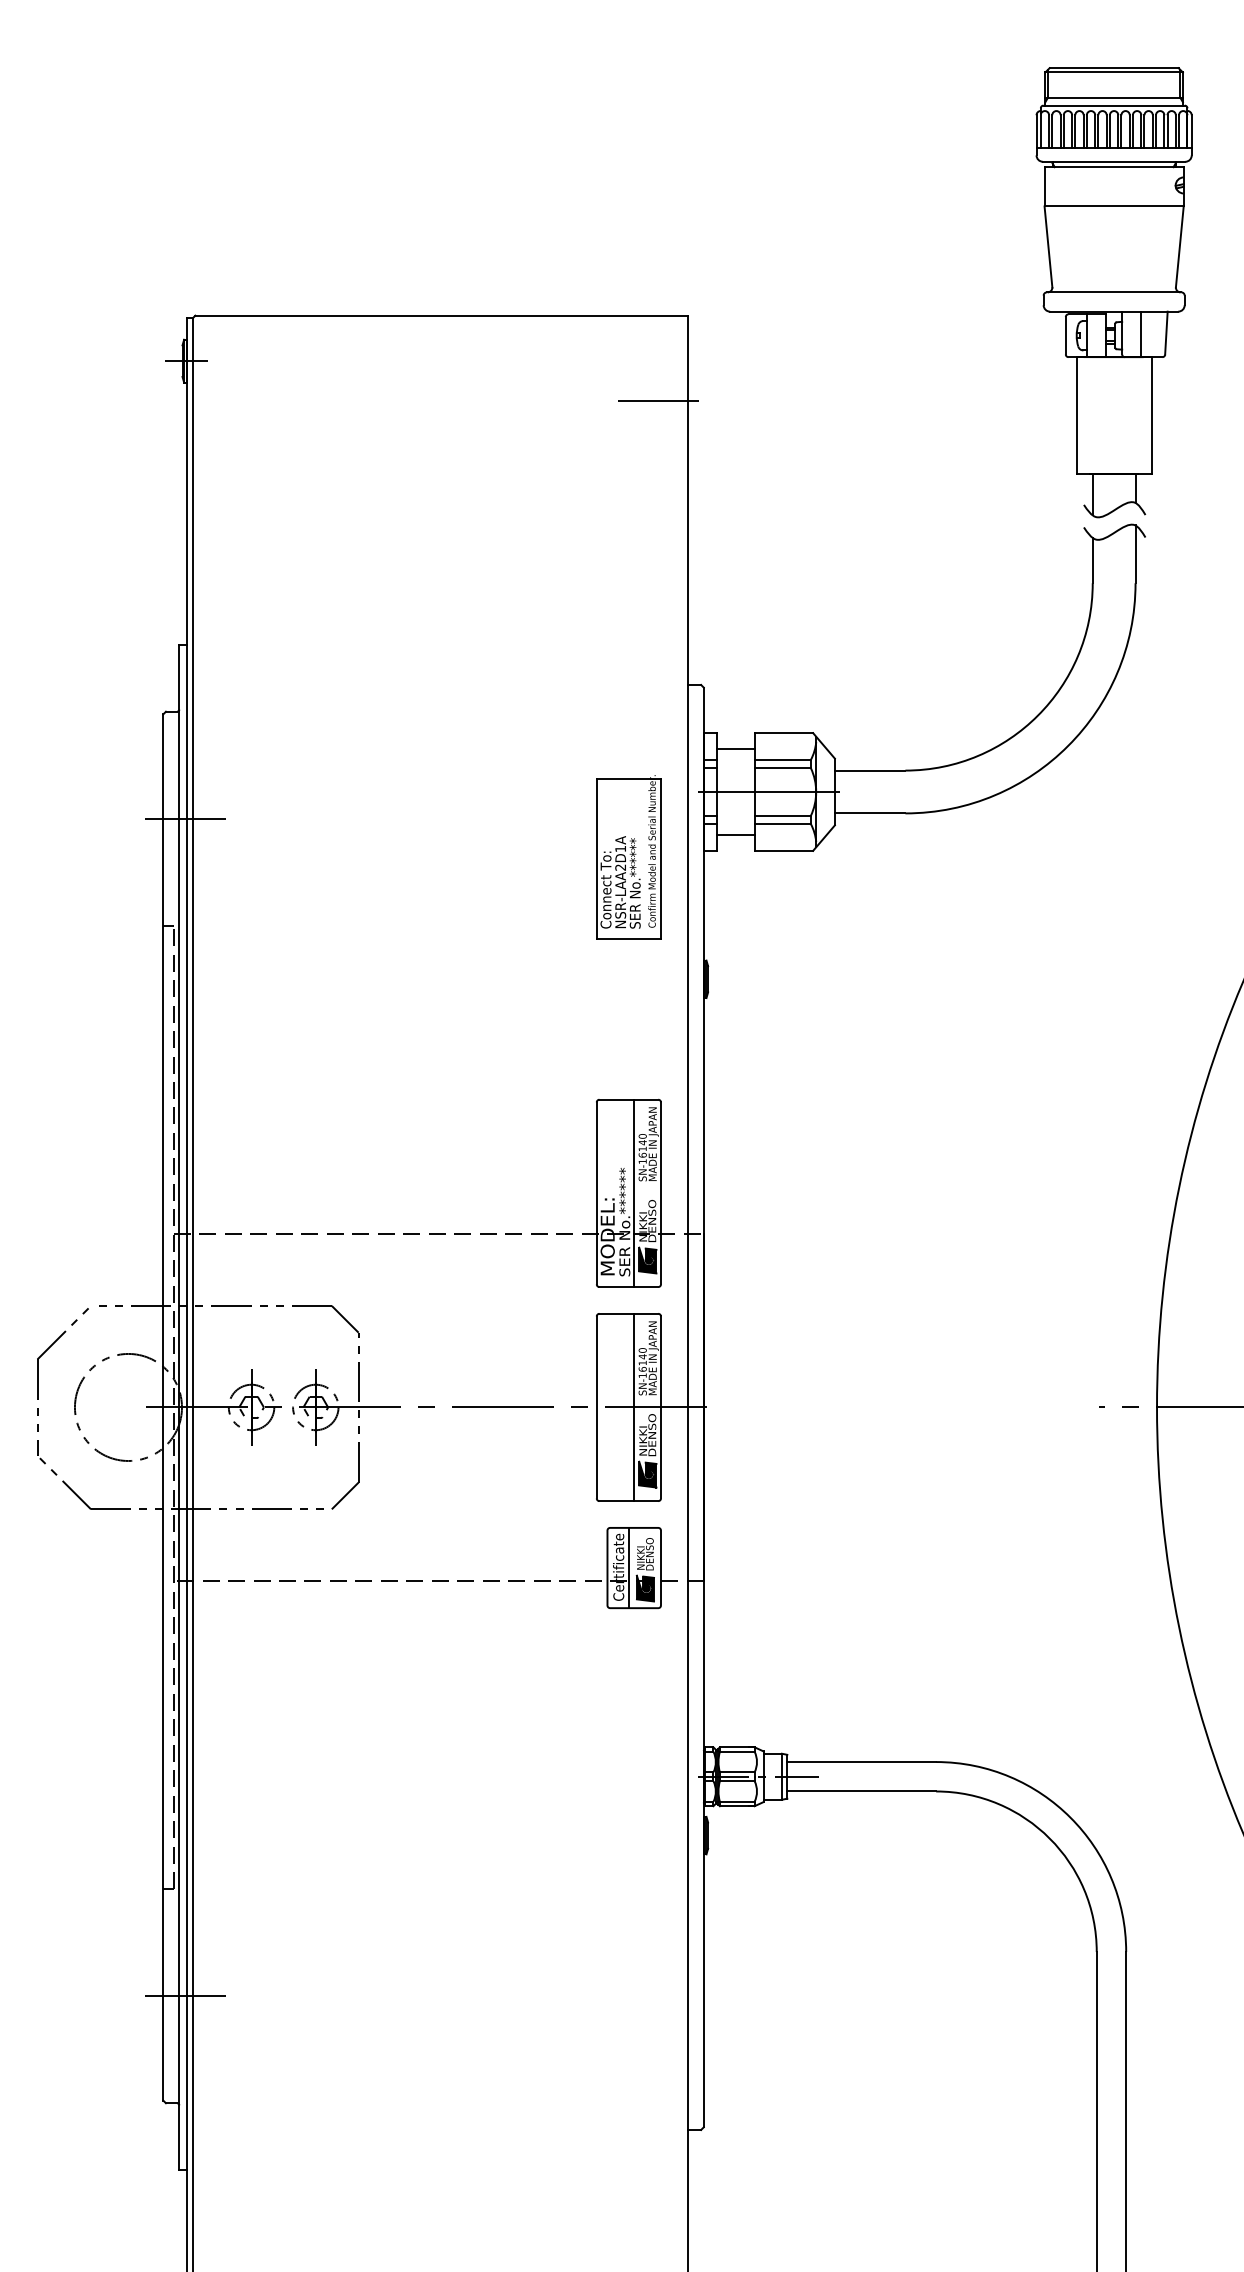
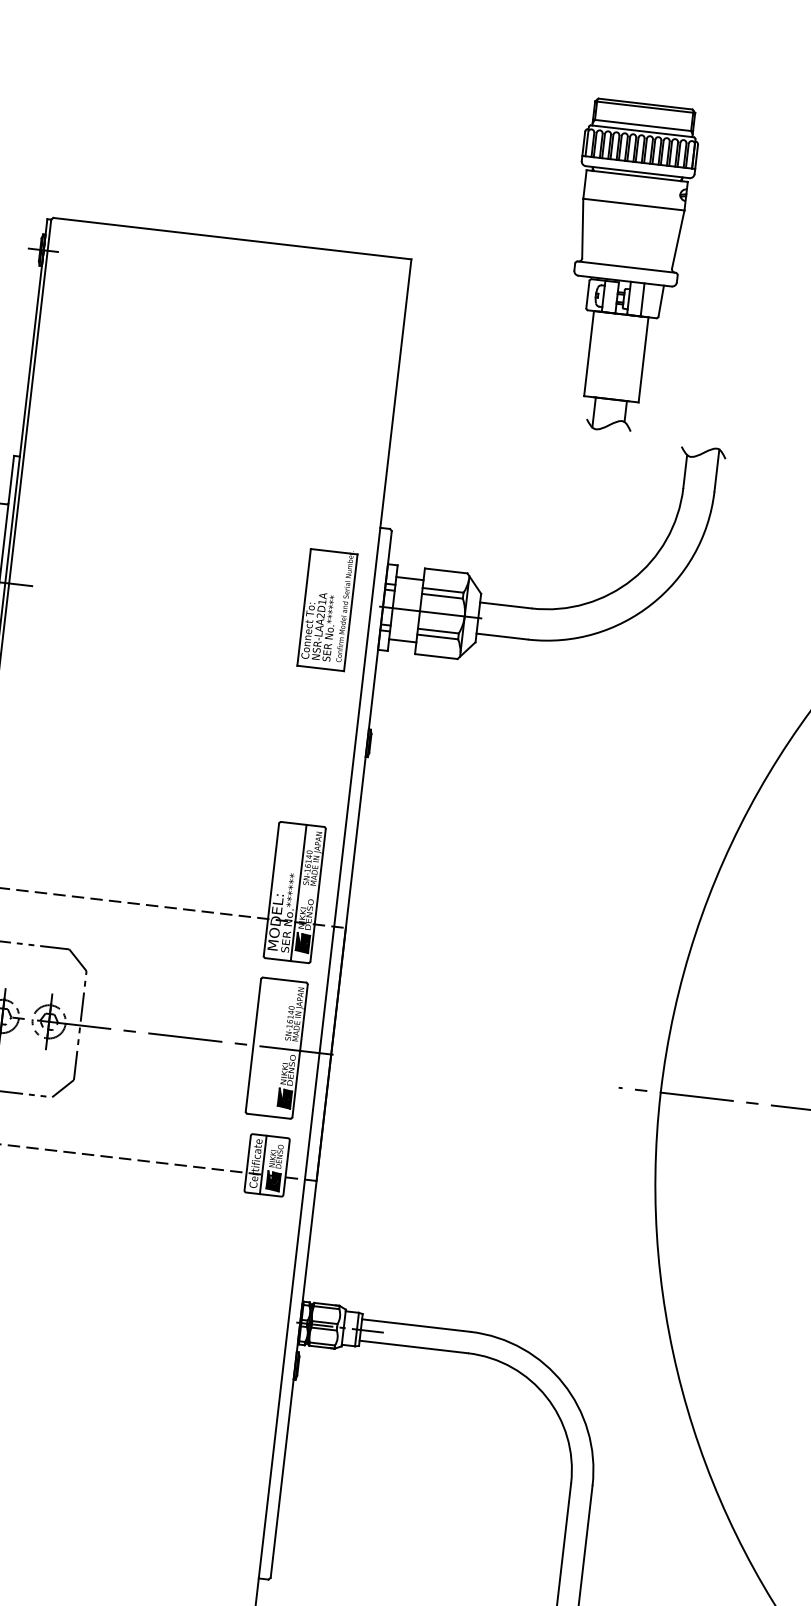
part: (1113, 292) -> (626, 267), moved
line: (658, 401) -> (382, 319), removed
part: (628, 857) -> (327, 609), moved
line: (634, 1407) -> (280, 1048), removed

